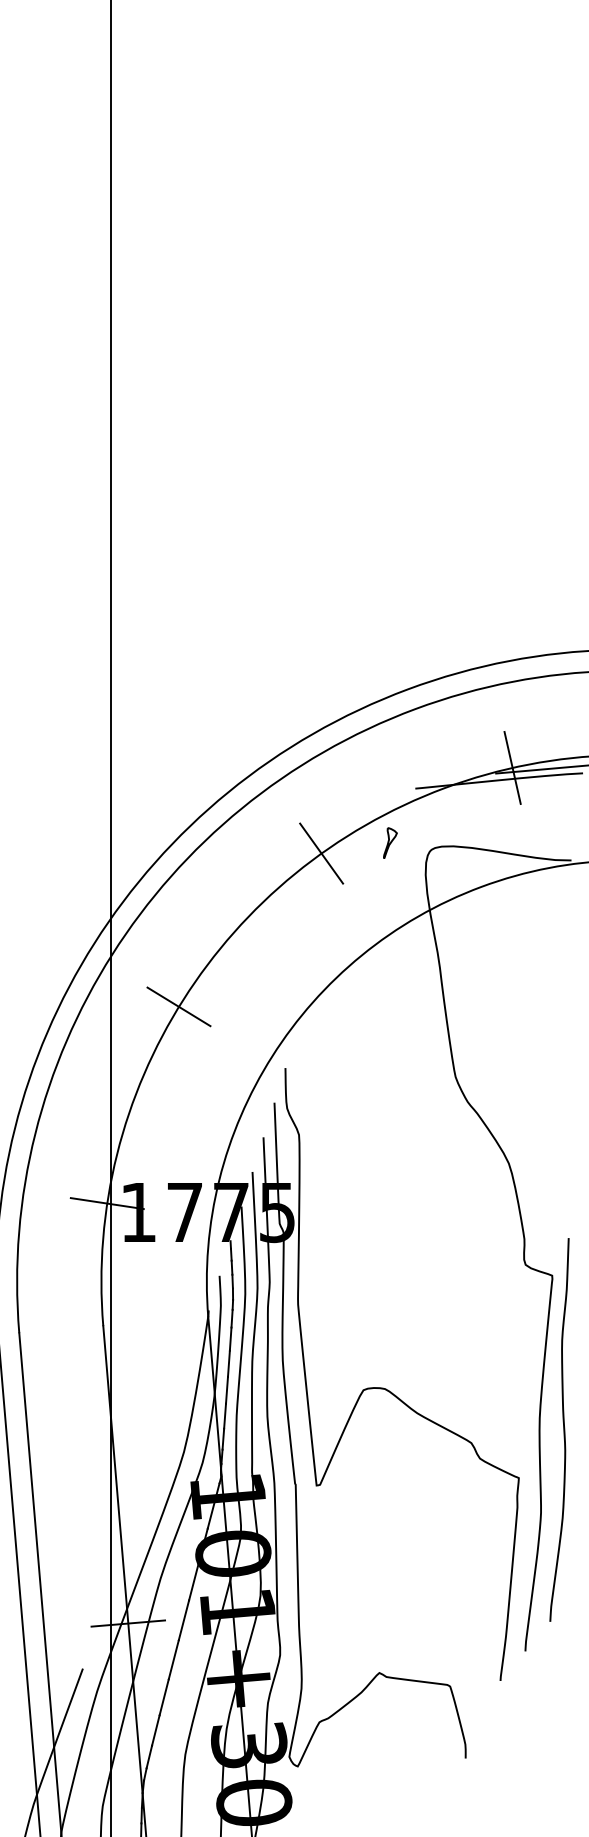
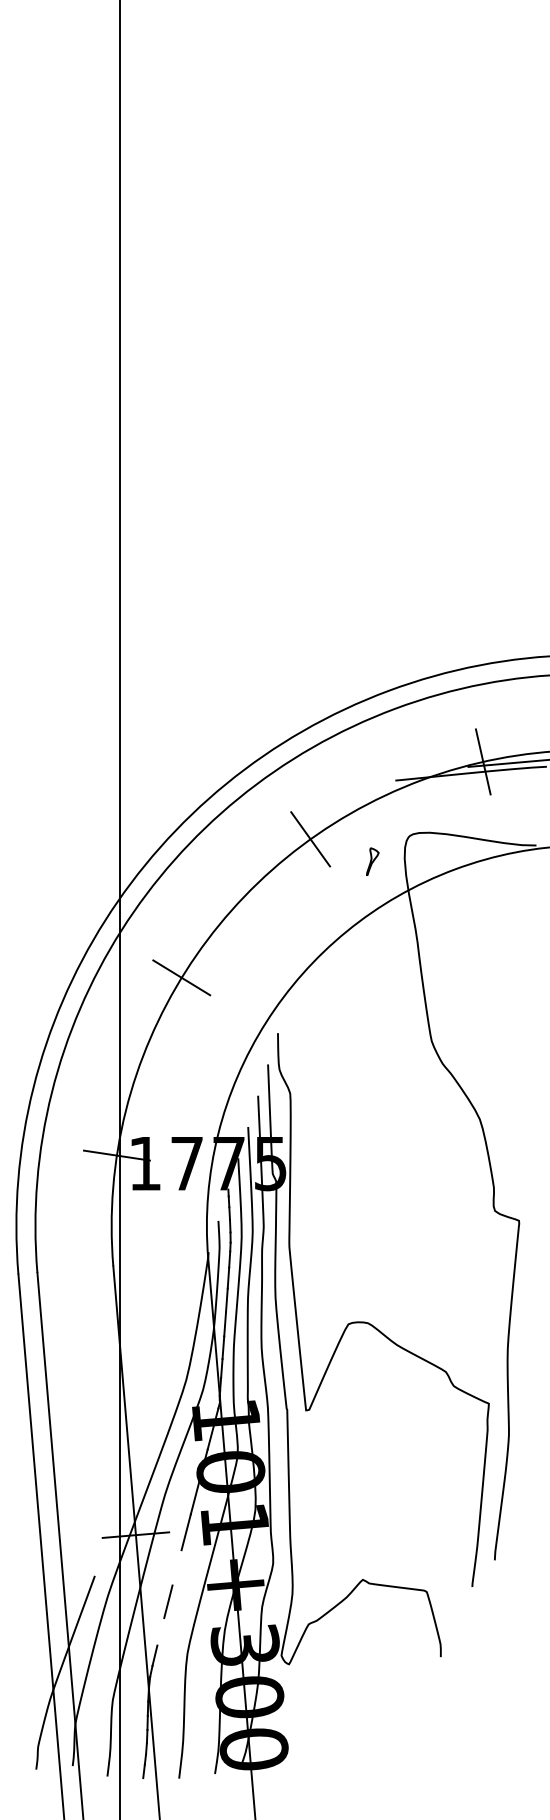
part: (390, 842) -> (372, 861), moved
curve: (562, 1426) -> (528, 1357), removed
line: (173, 1659) -> (176, 1567), removed
line: (155, 1730) -> (160, 1631), removed

